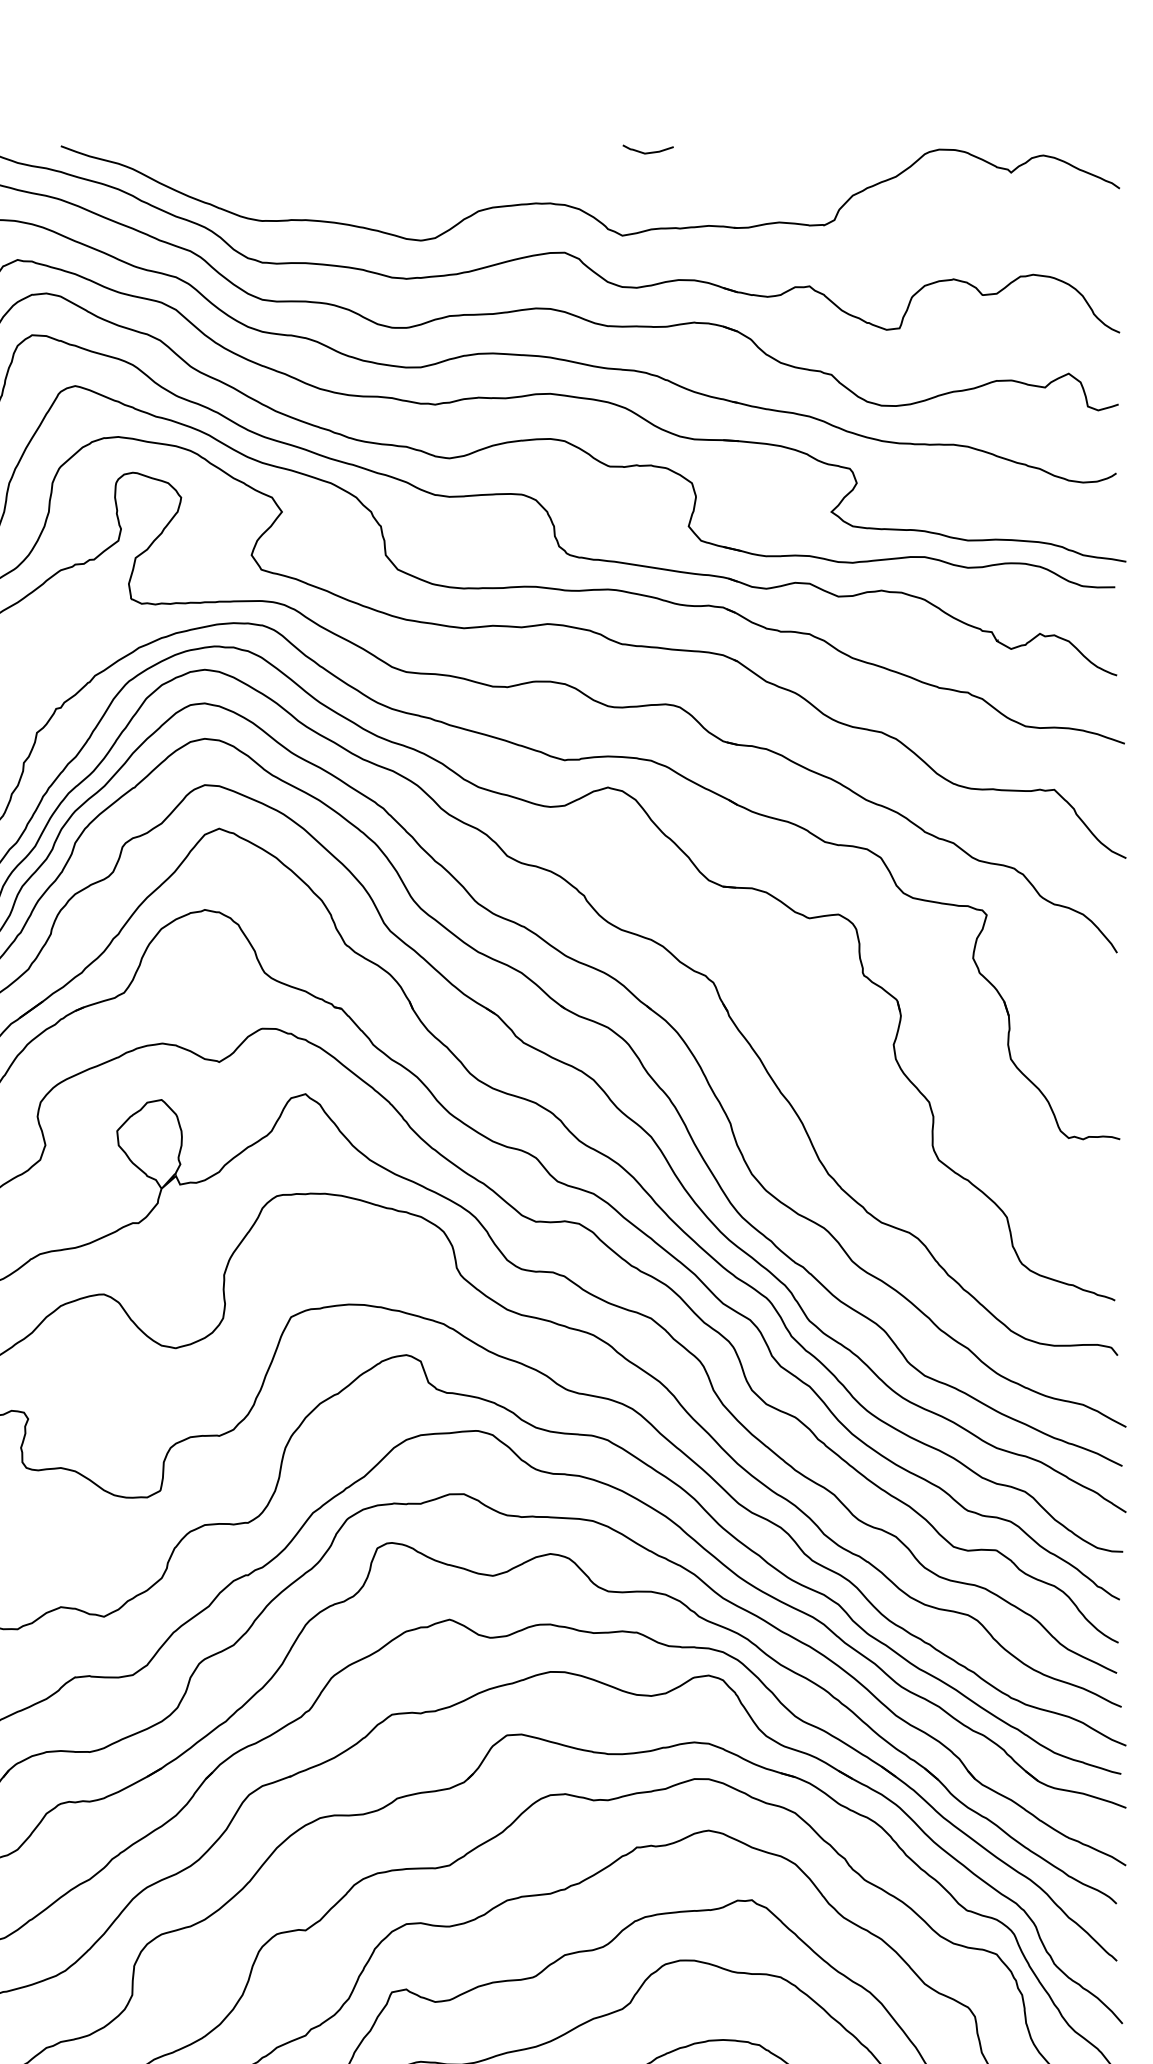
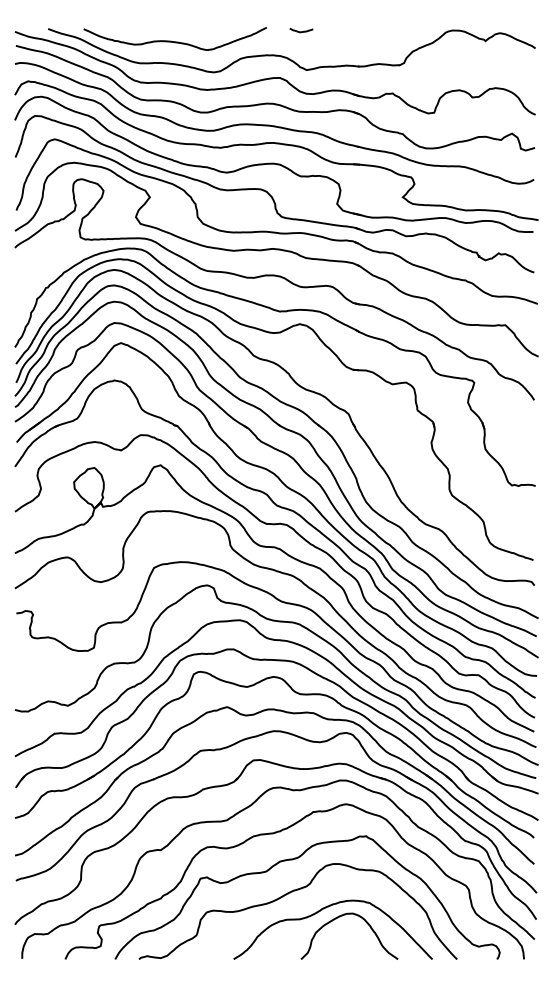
curve: (648, 151) -> (301, 31), moved
curve: (335, 173) -> (174, 41), added

